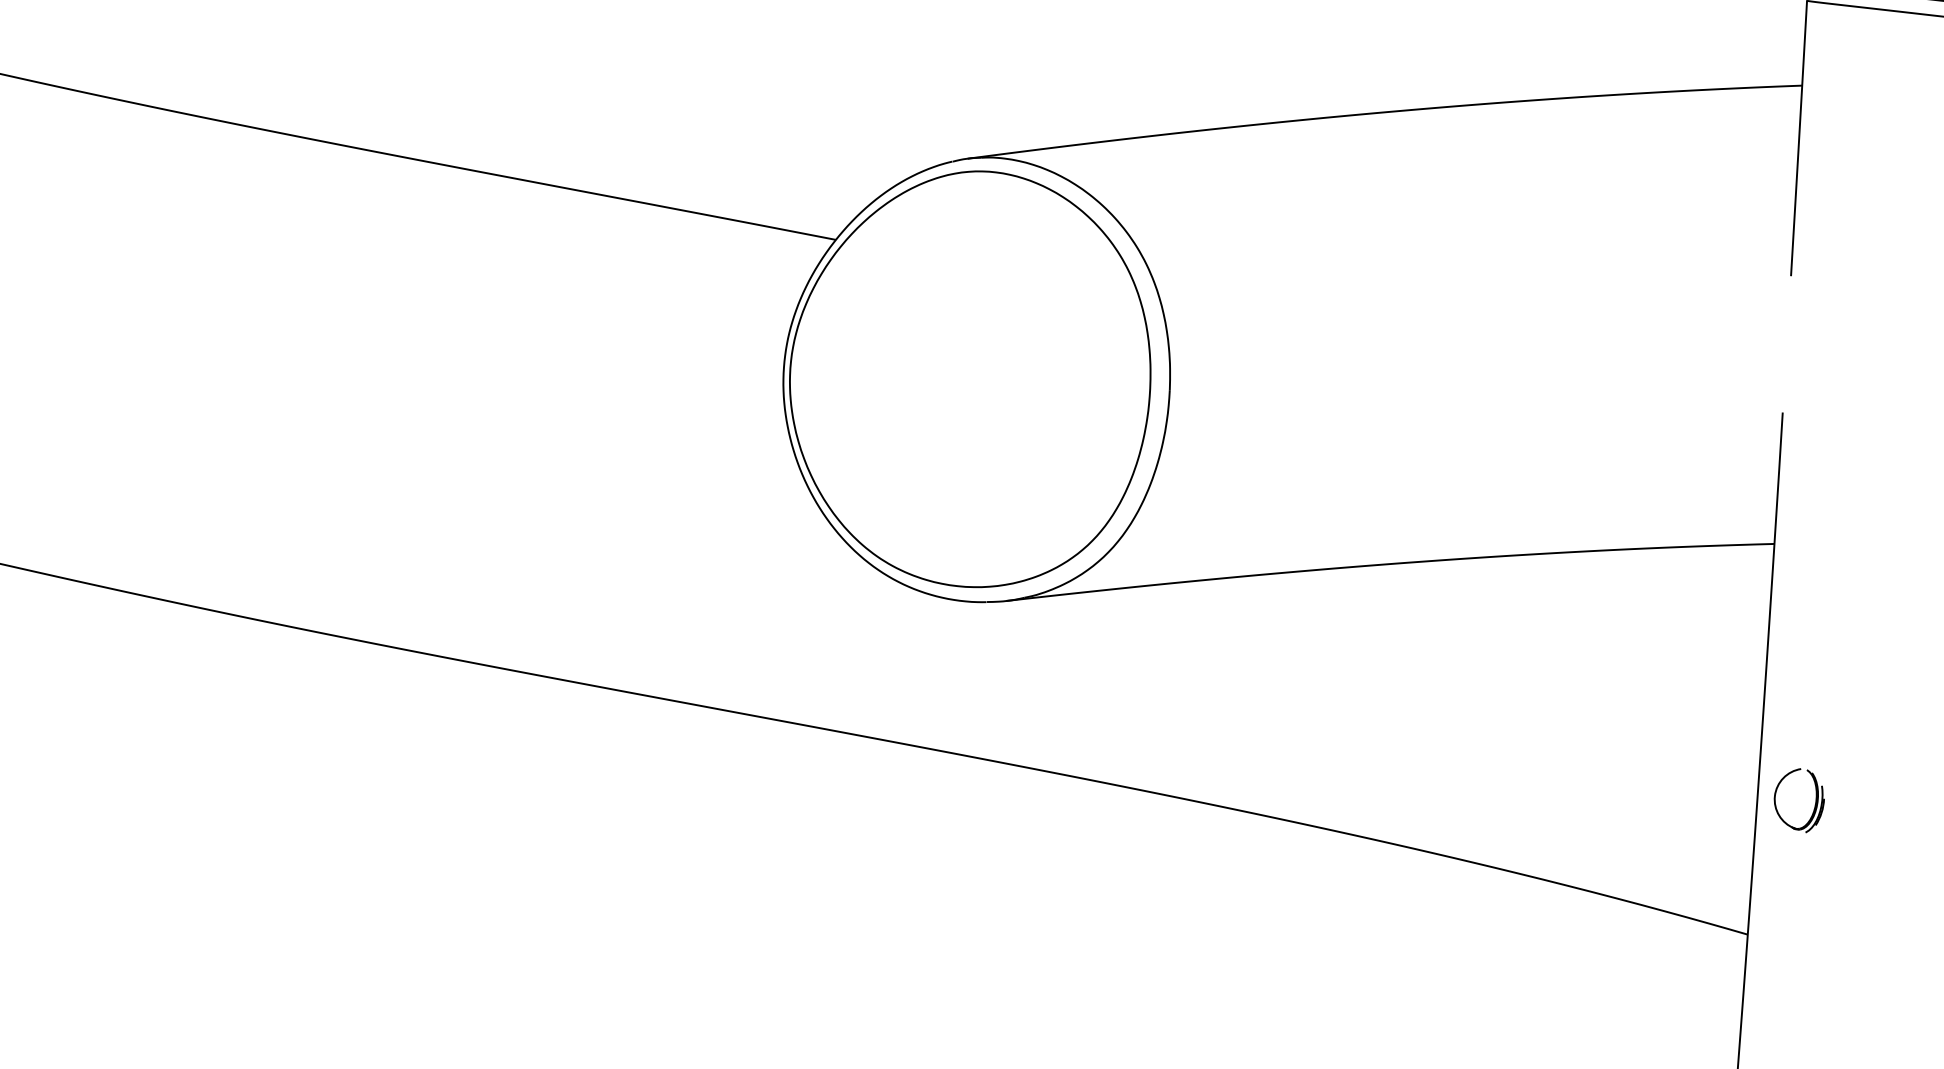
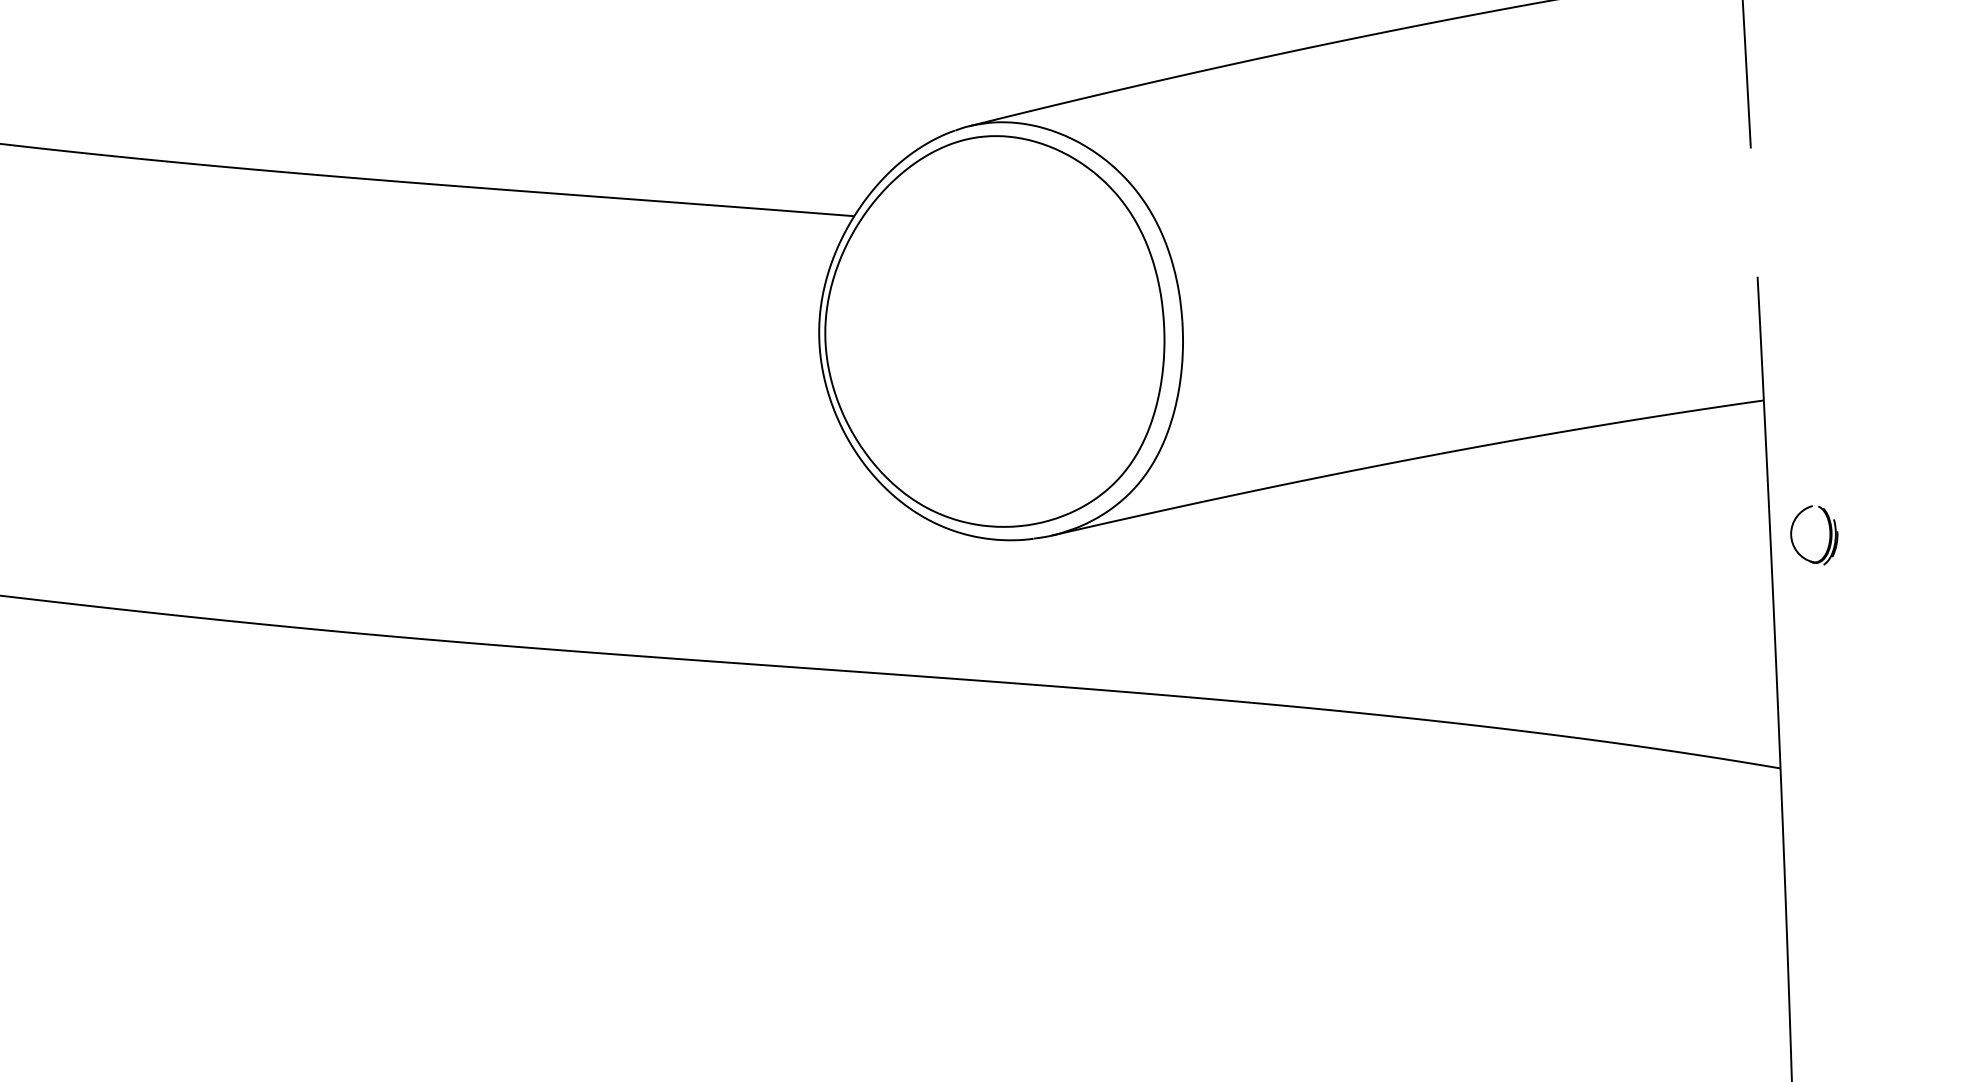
part: (1815, 802) -> (1829, 535), moved

